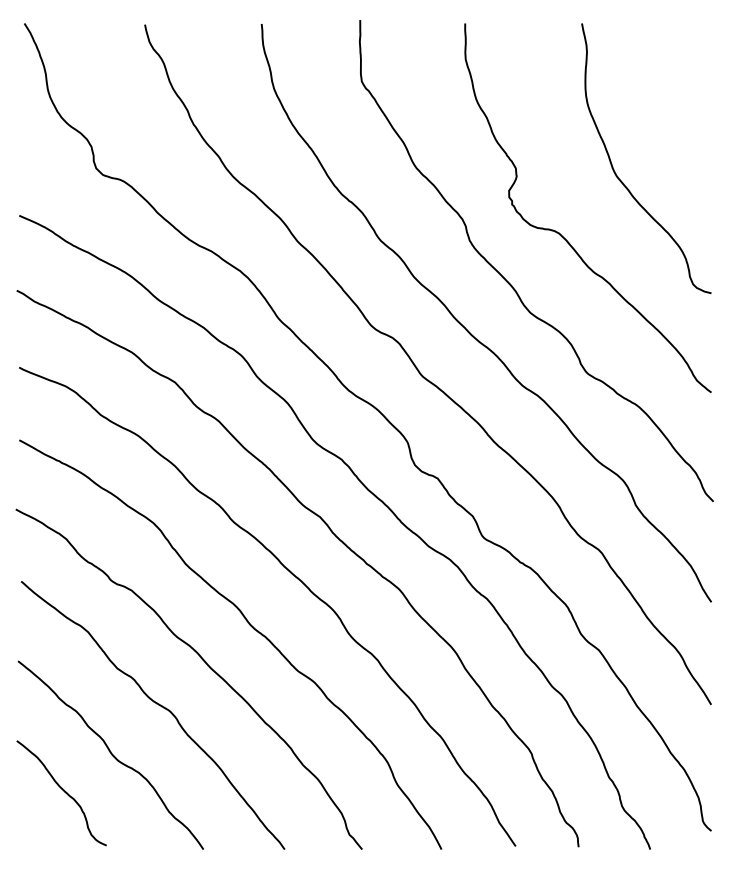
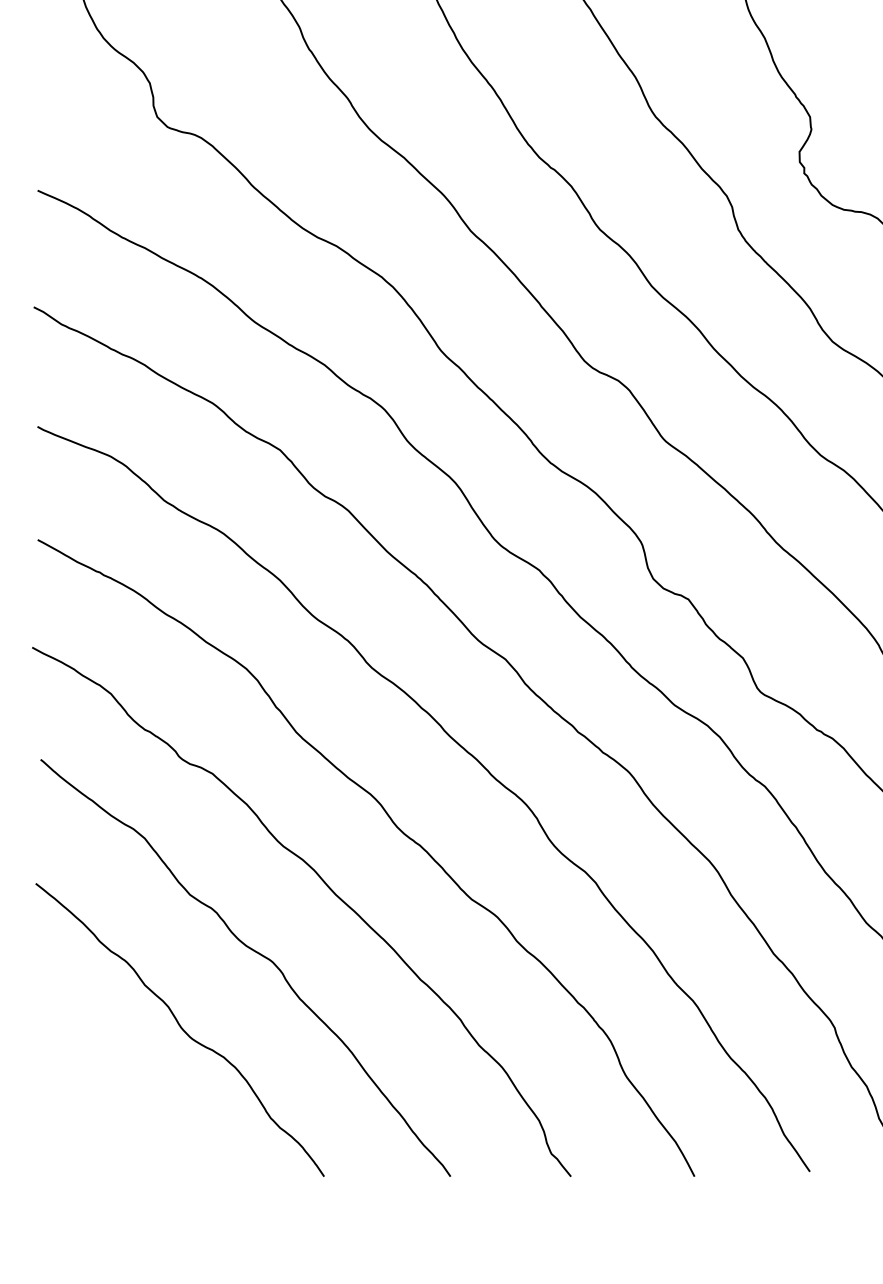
curve: (63, 791) -> (106, 1086), removed

